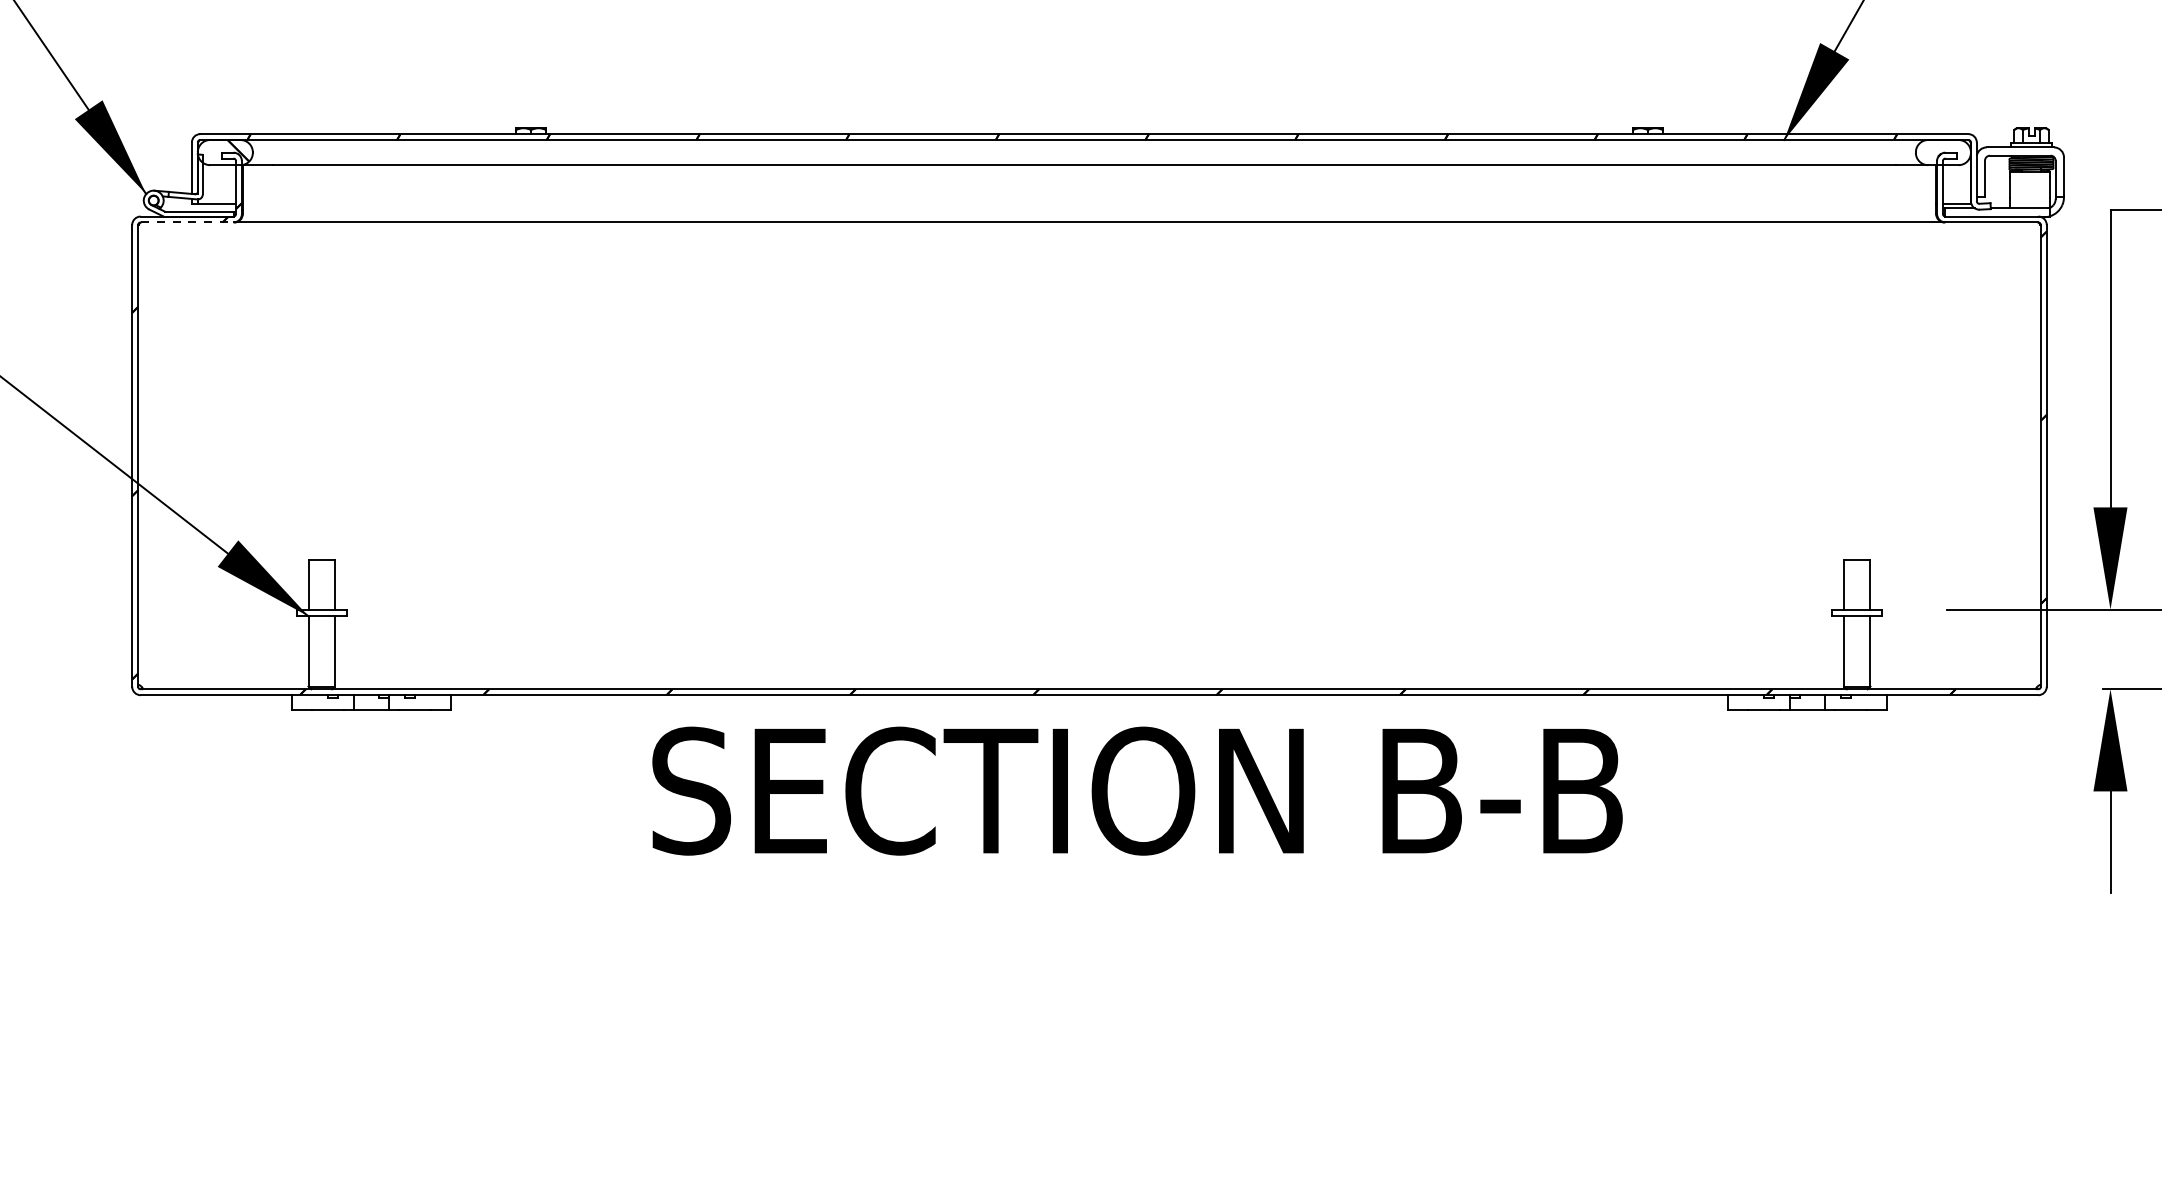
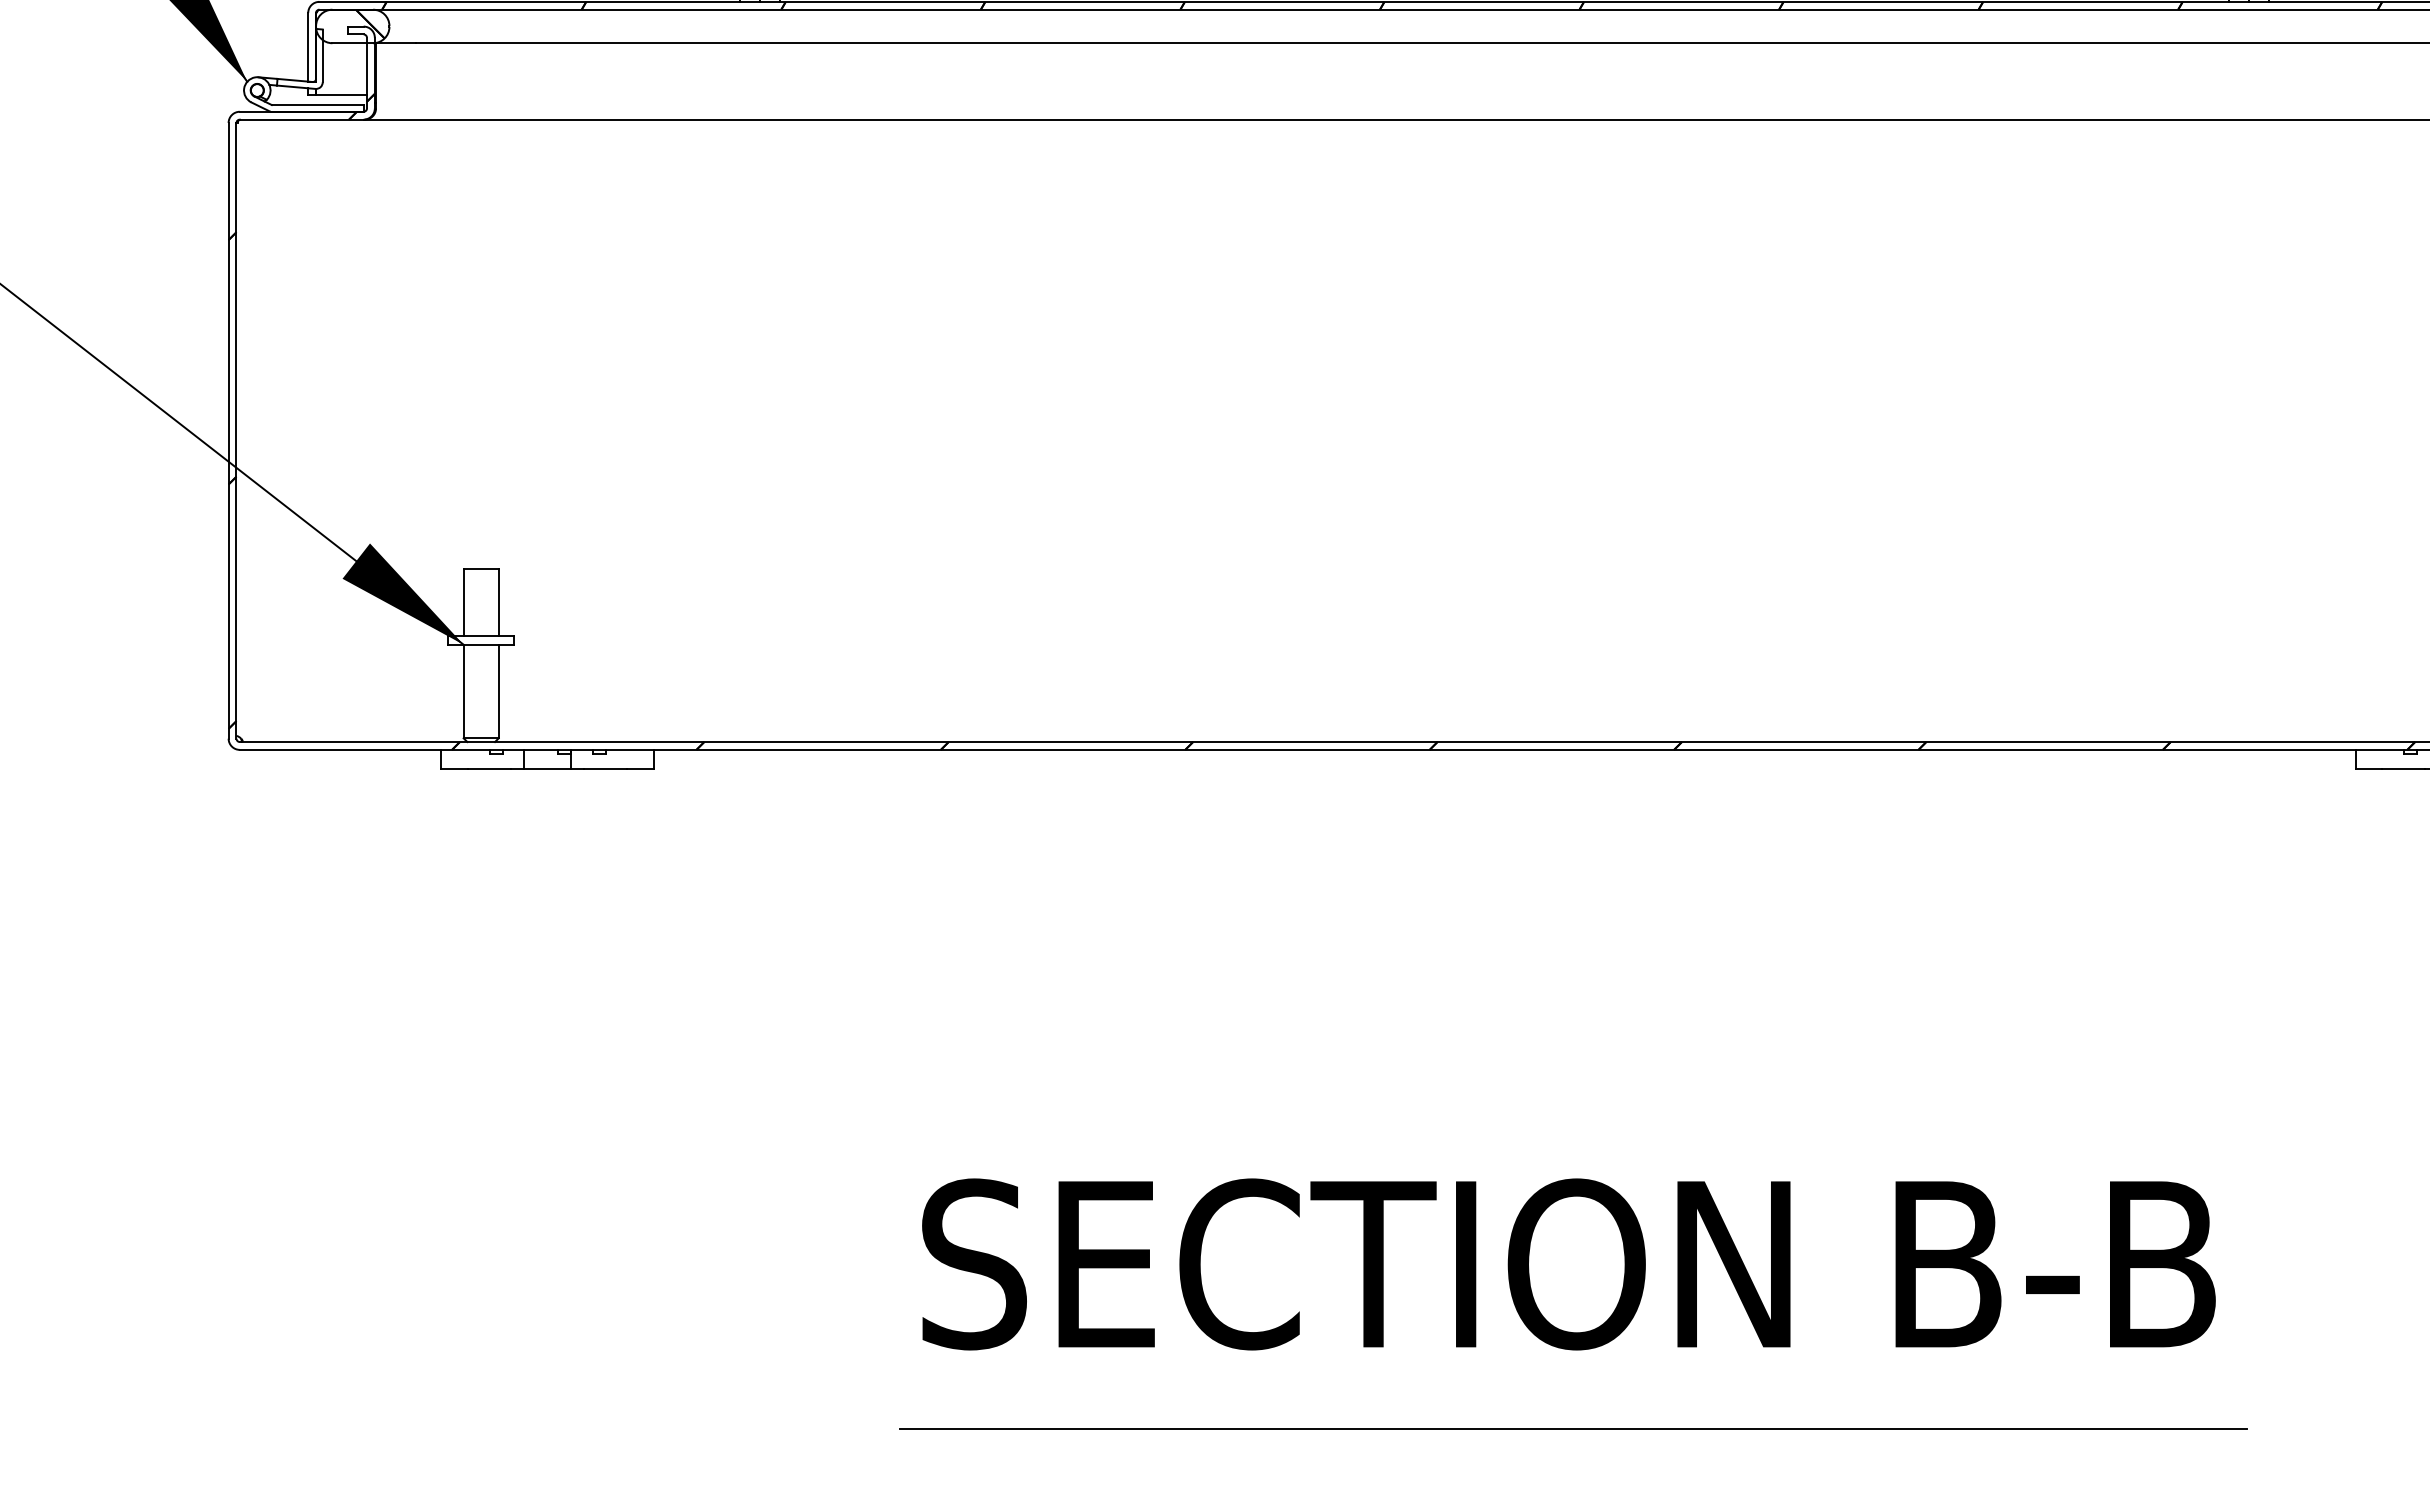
line: (187, 222) -> (302, 119), dashed -> solid
text: (1137, 790) -> (1568, 1263), moved

